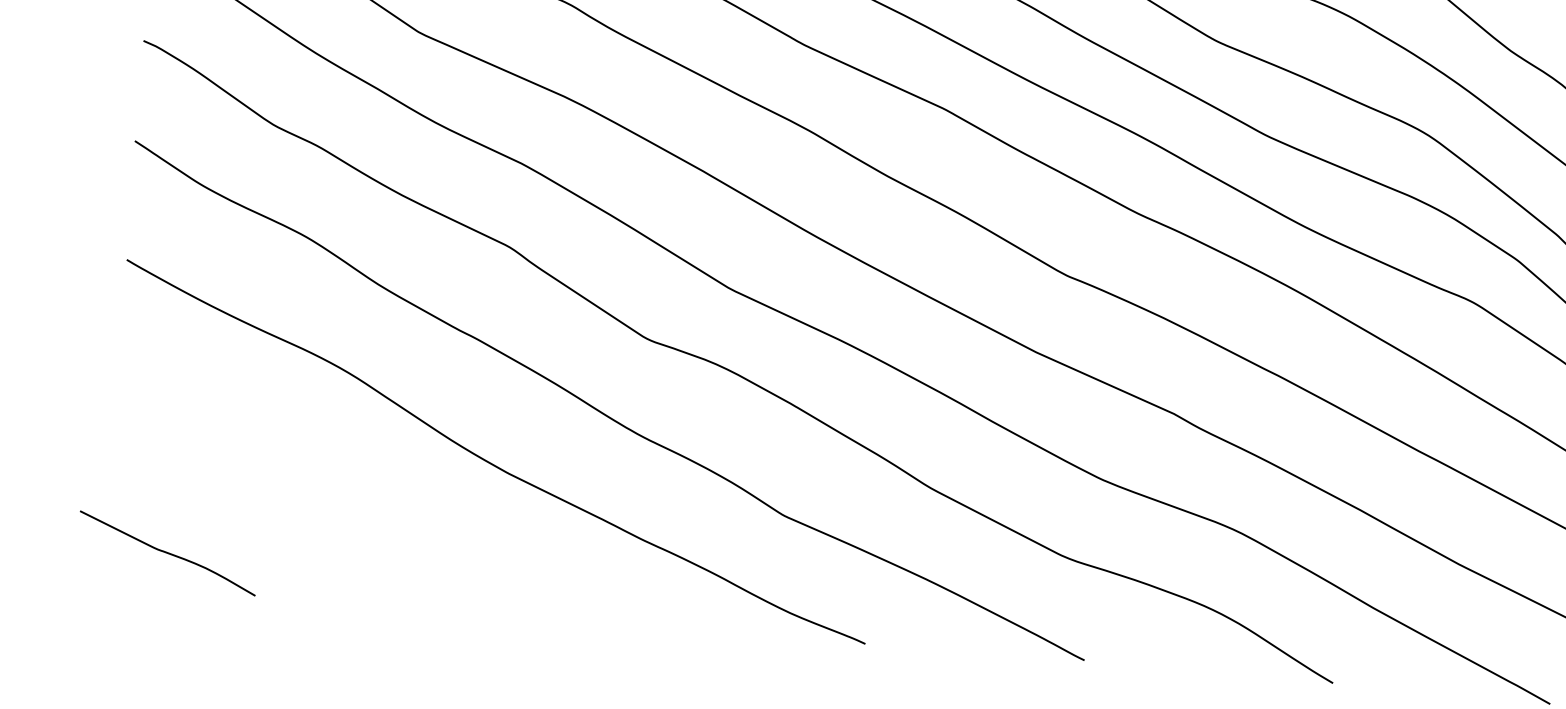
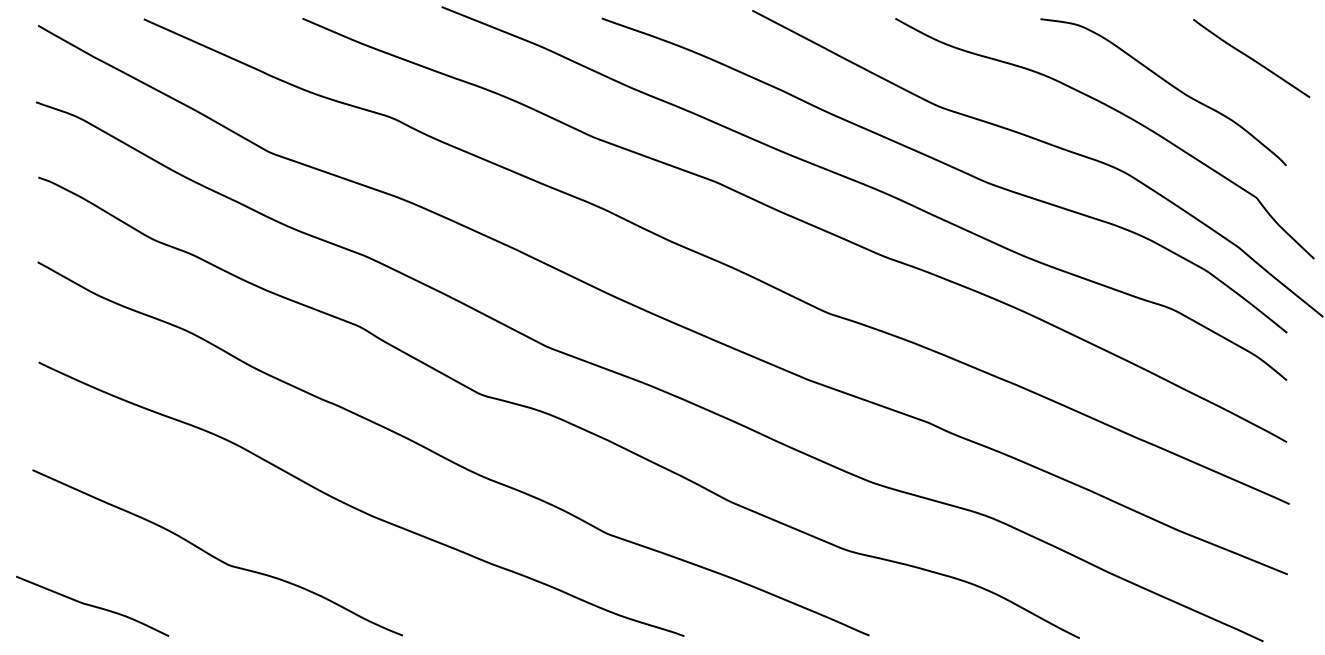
curve: (317, 505) -> (215, 556), added

